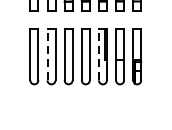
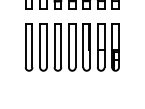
line: (47, 54) -> (40, 45), dashed -> solid
line: (99, 54) -> (83, 45), dashed -> solid

